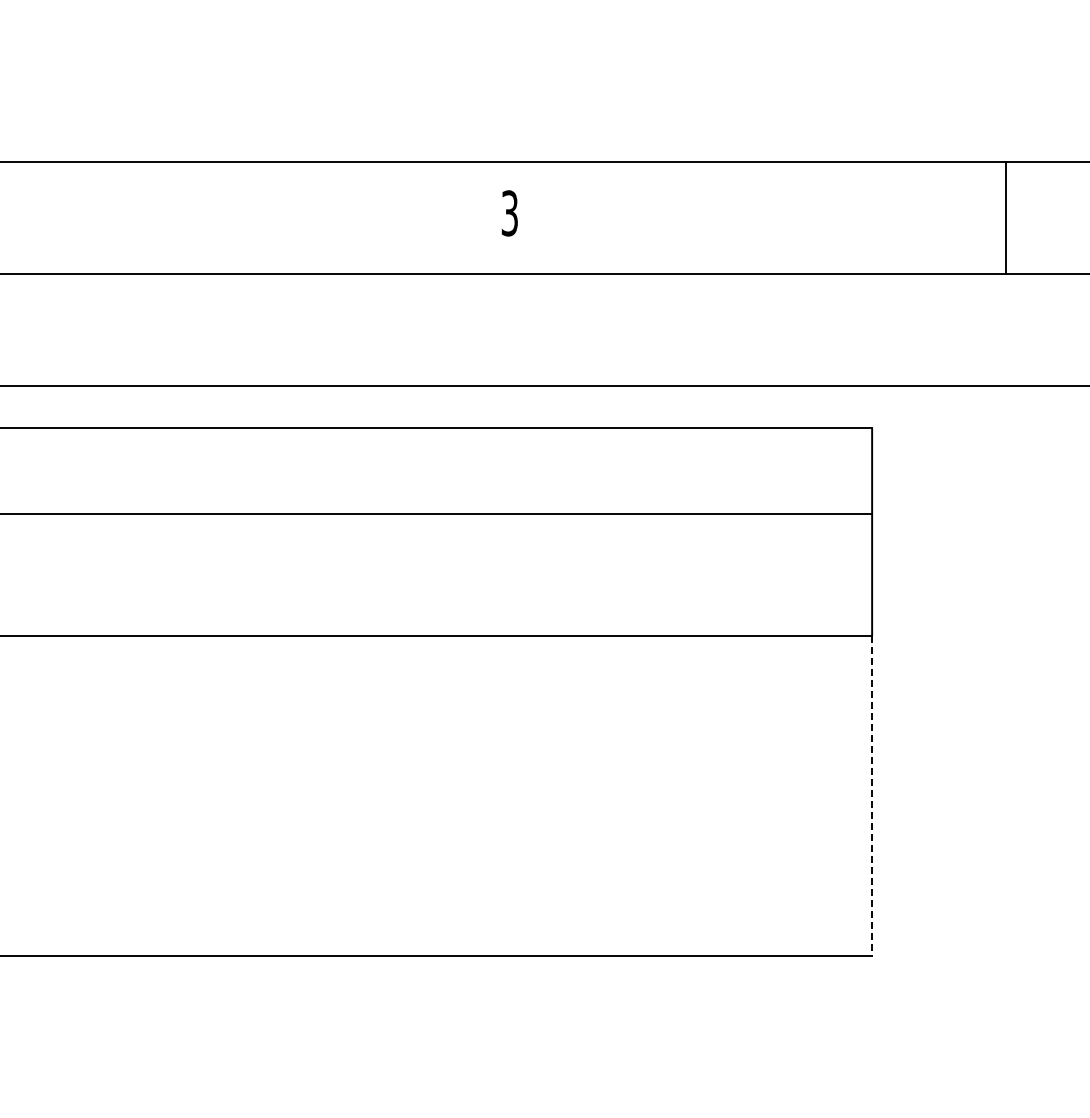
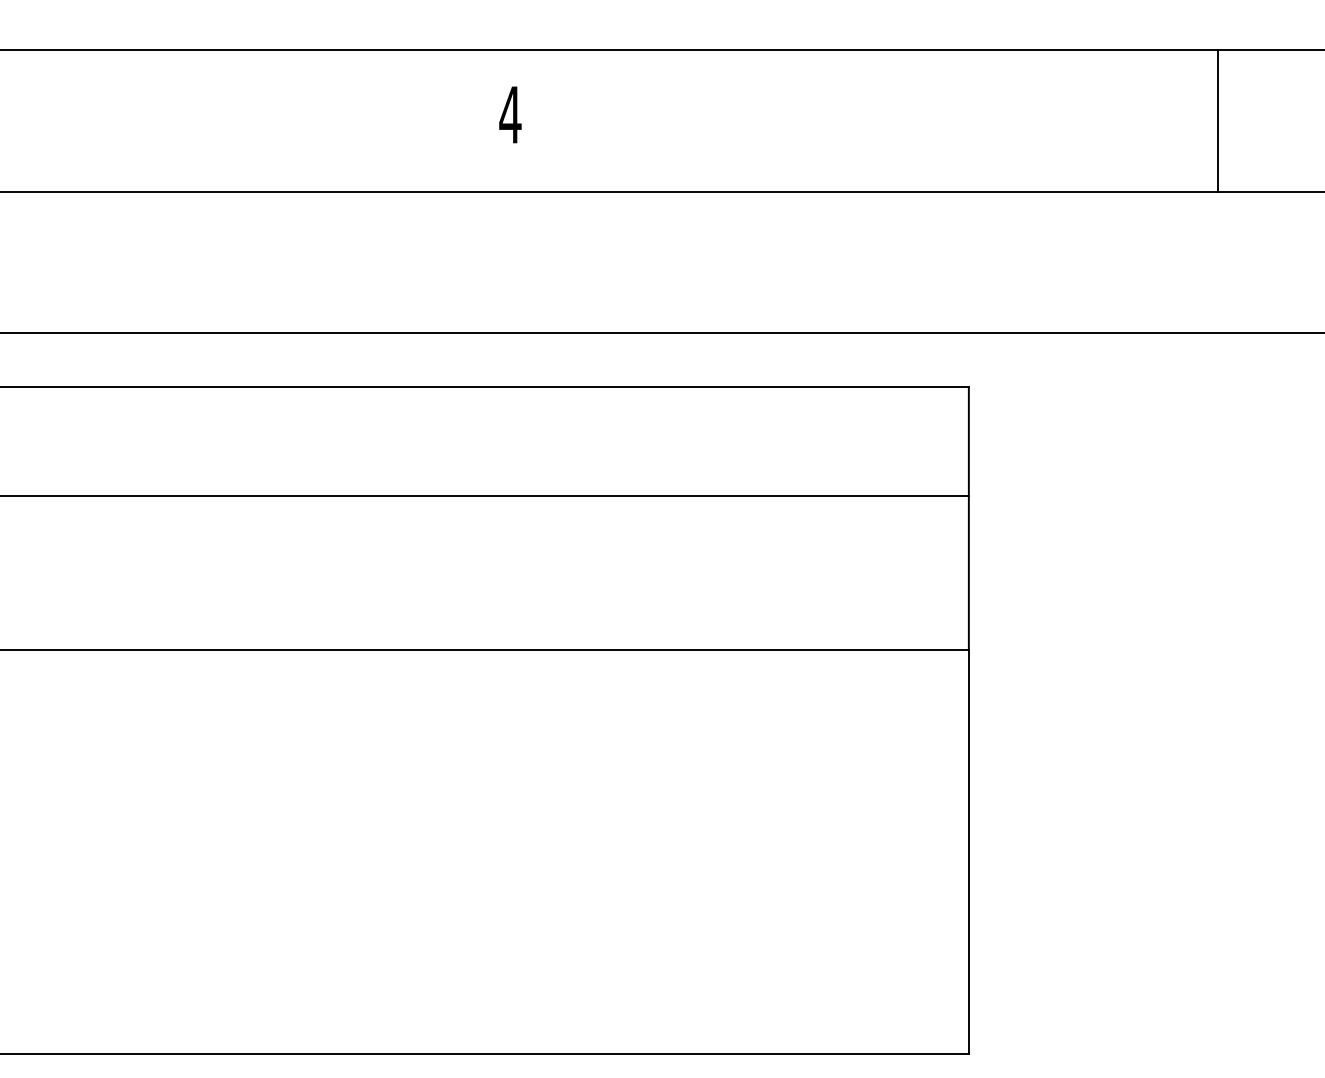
text: (509, 213) -> (510, 115), 3 -> 4
line: (1006, 218) -> (1218, 121), moved
line: (872, 795) -> (969, 851), dashed -> solid

